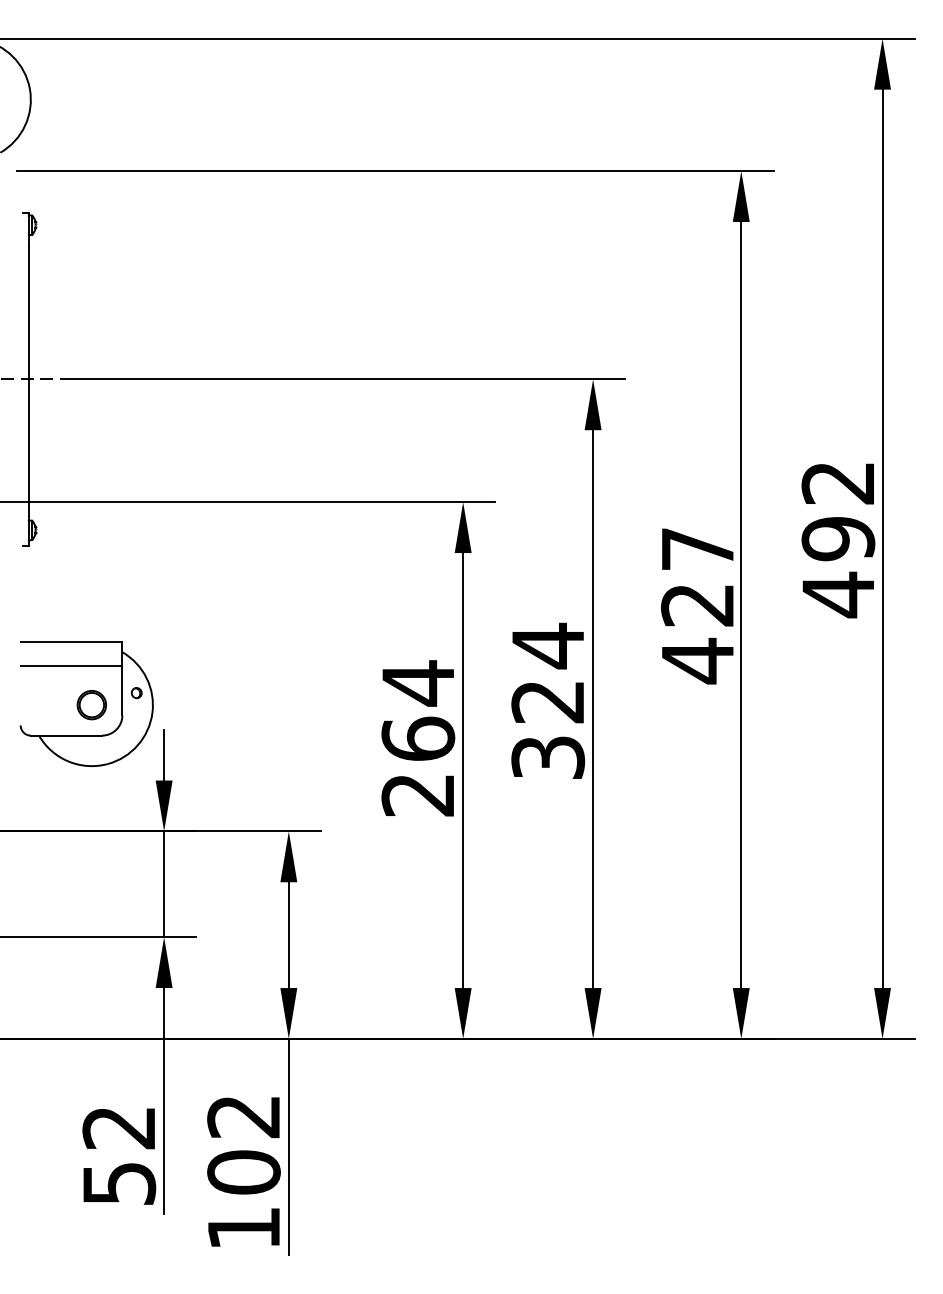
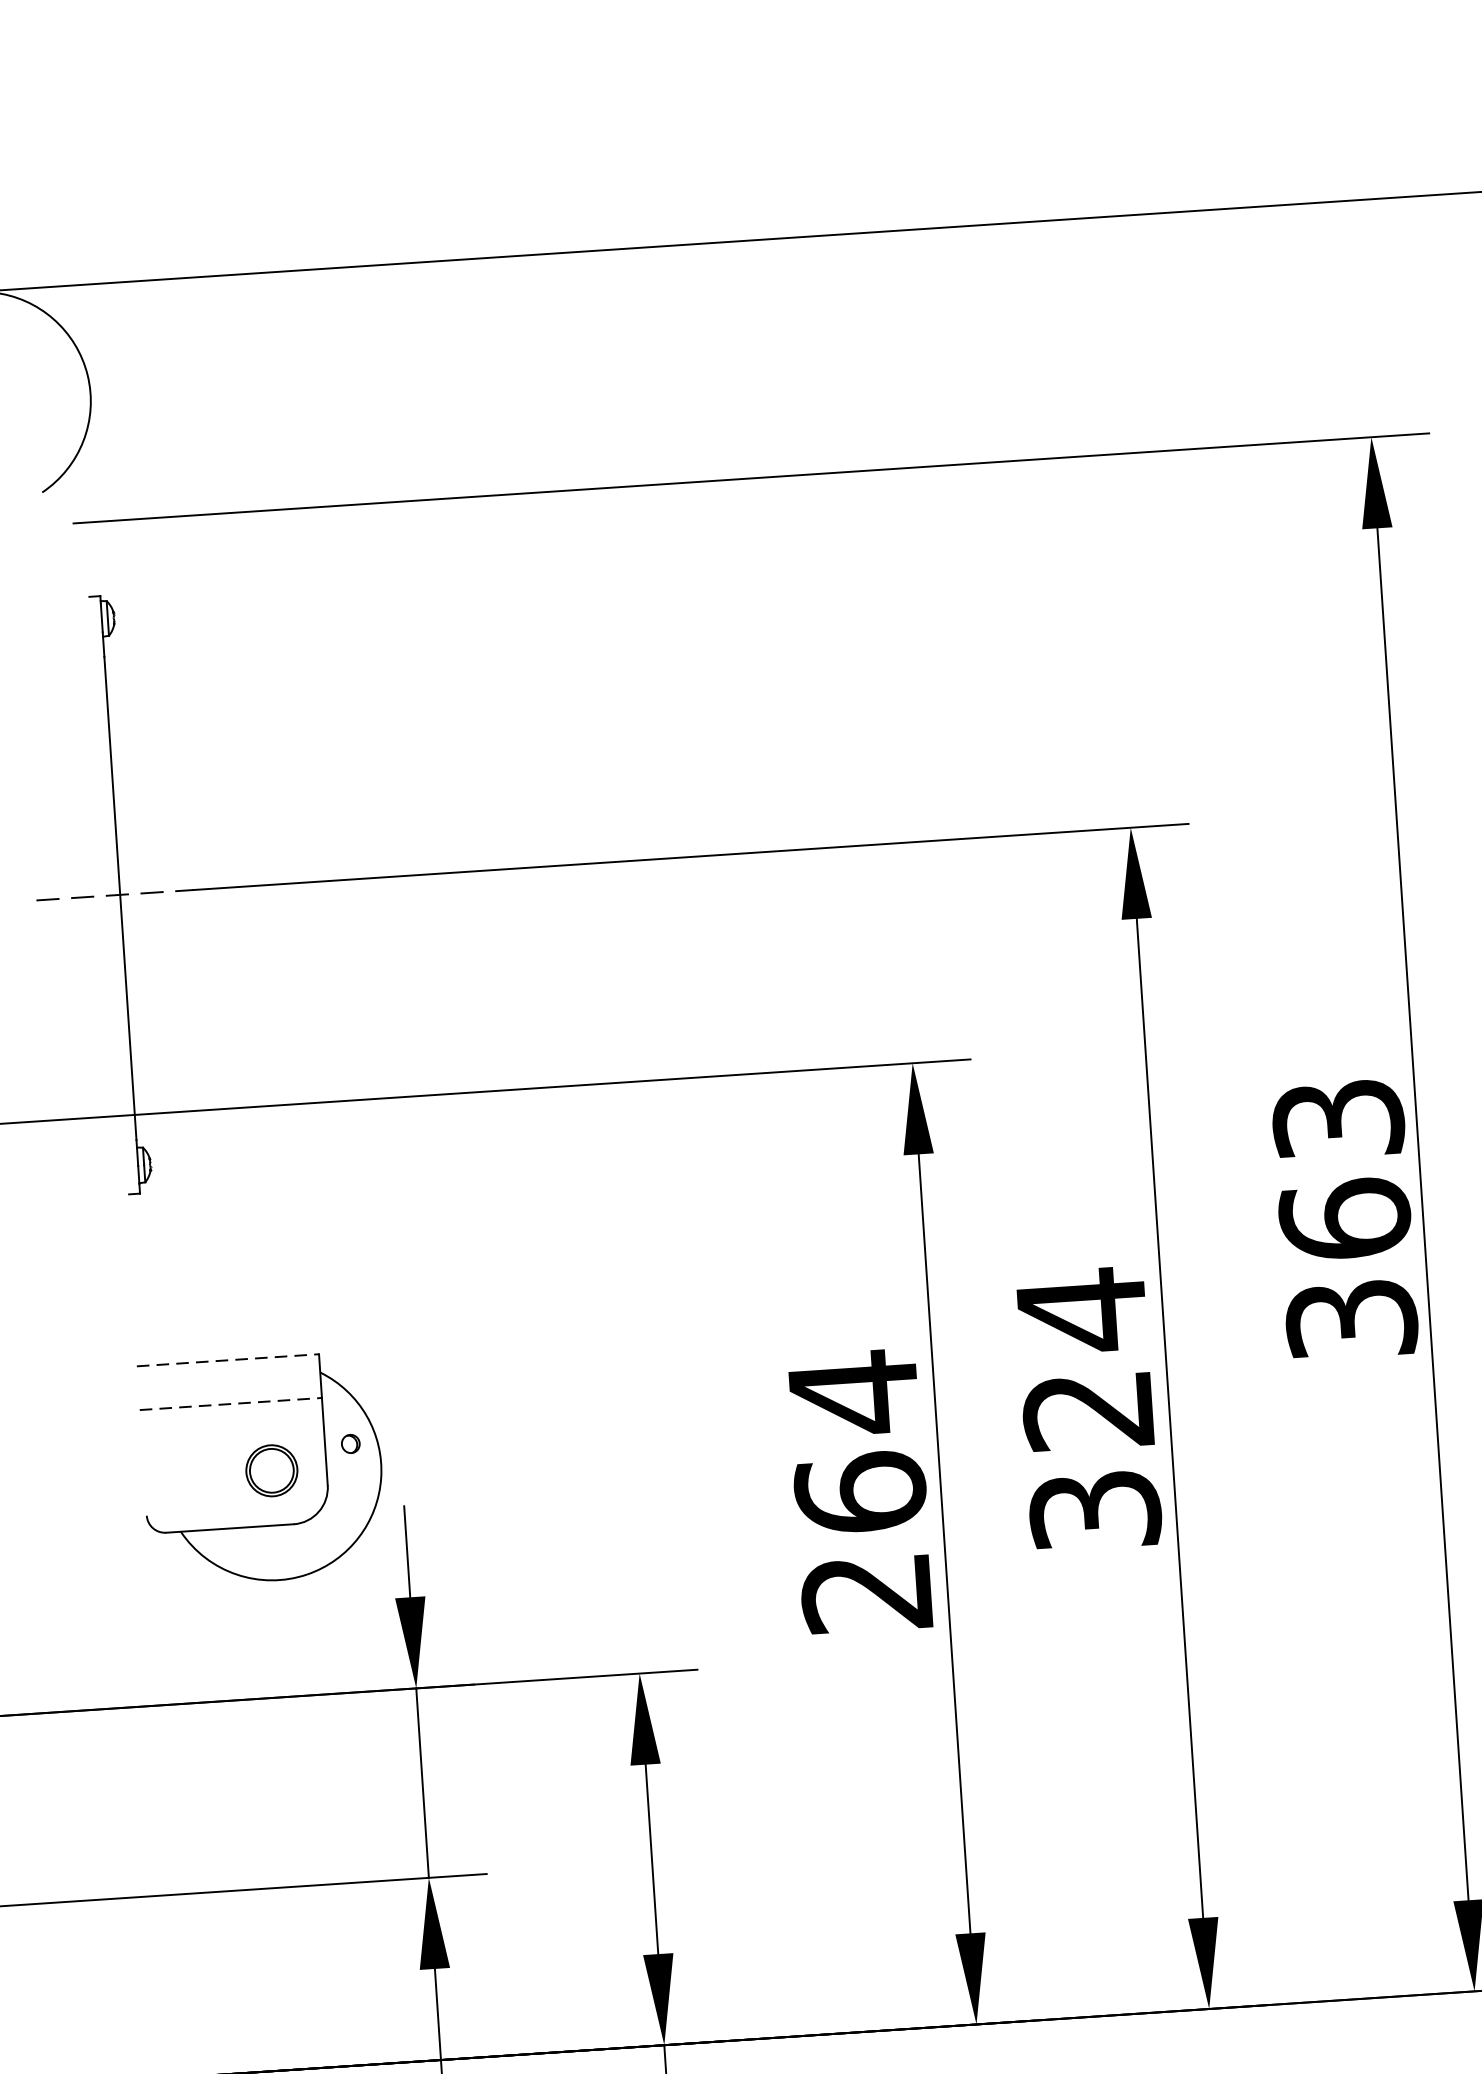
text: (697, 606) -> (1344, 1222), 427 -> 363
line: (71, 642) -> (227, 1361), solid -> dashed
line: (71, 666) -> (230, 1404), solid -> dashed

